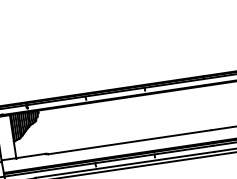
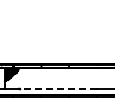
line: (129, 143) -> (58, 89), solid -> dashed

